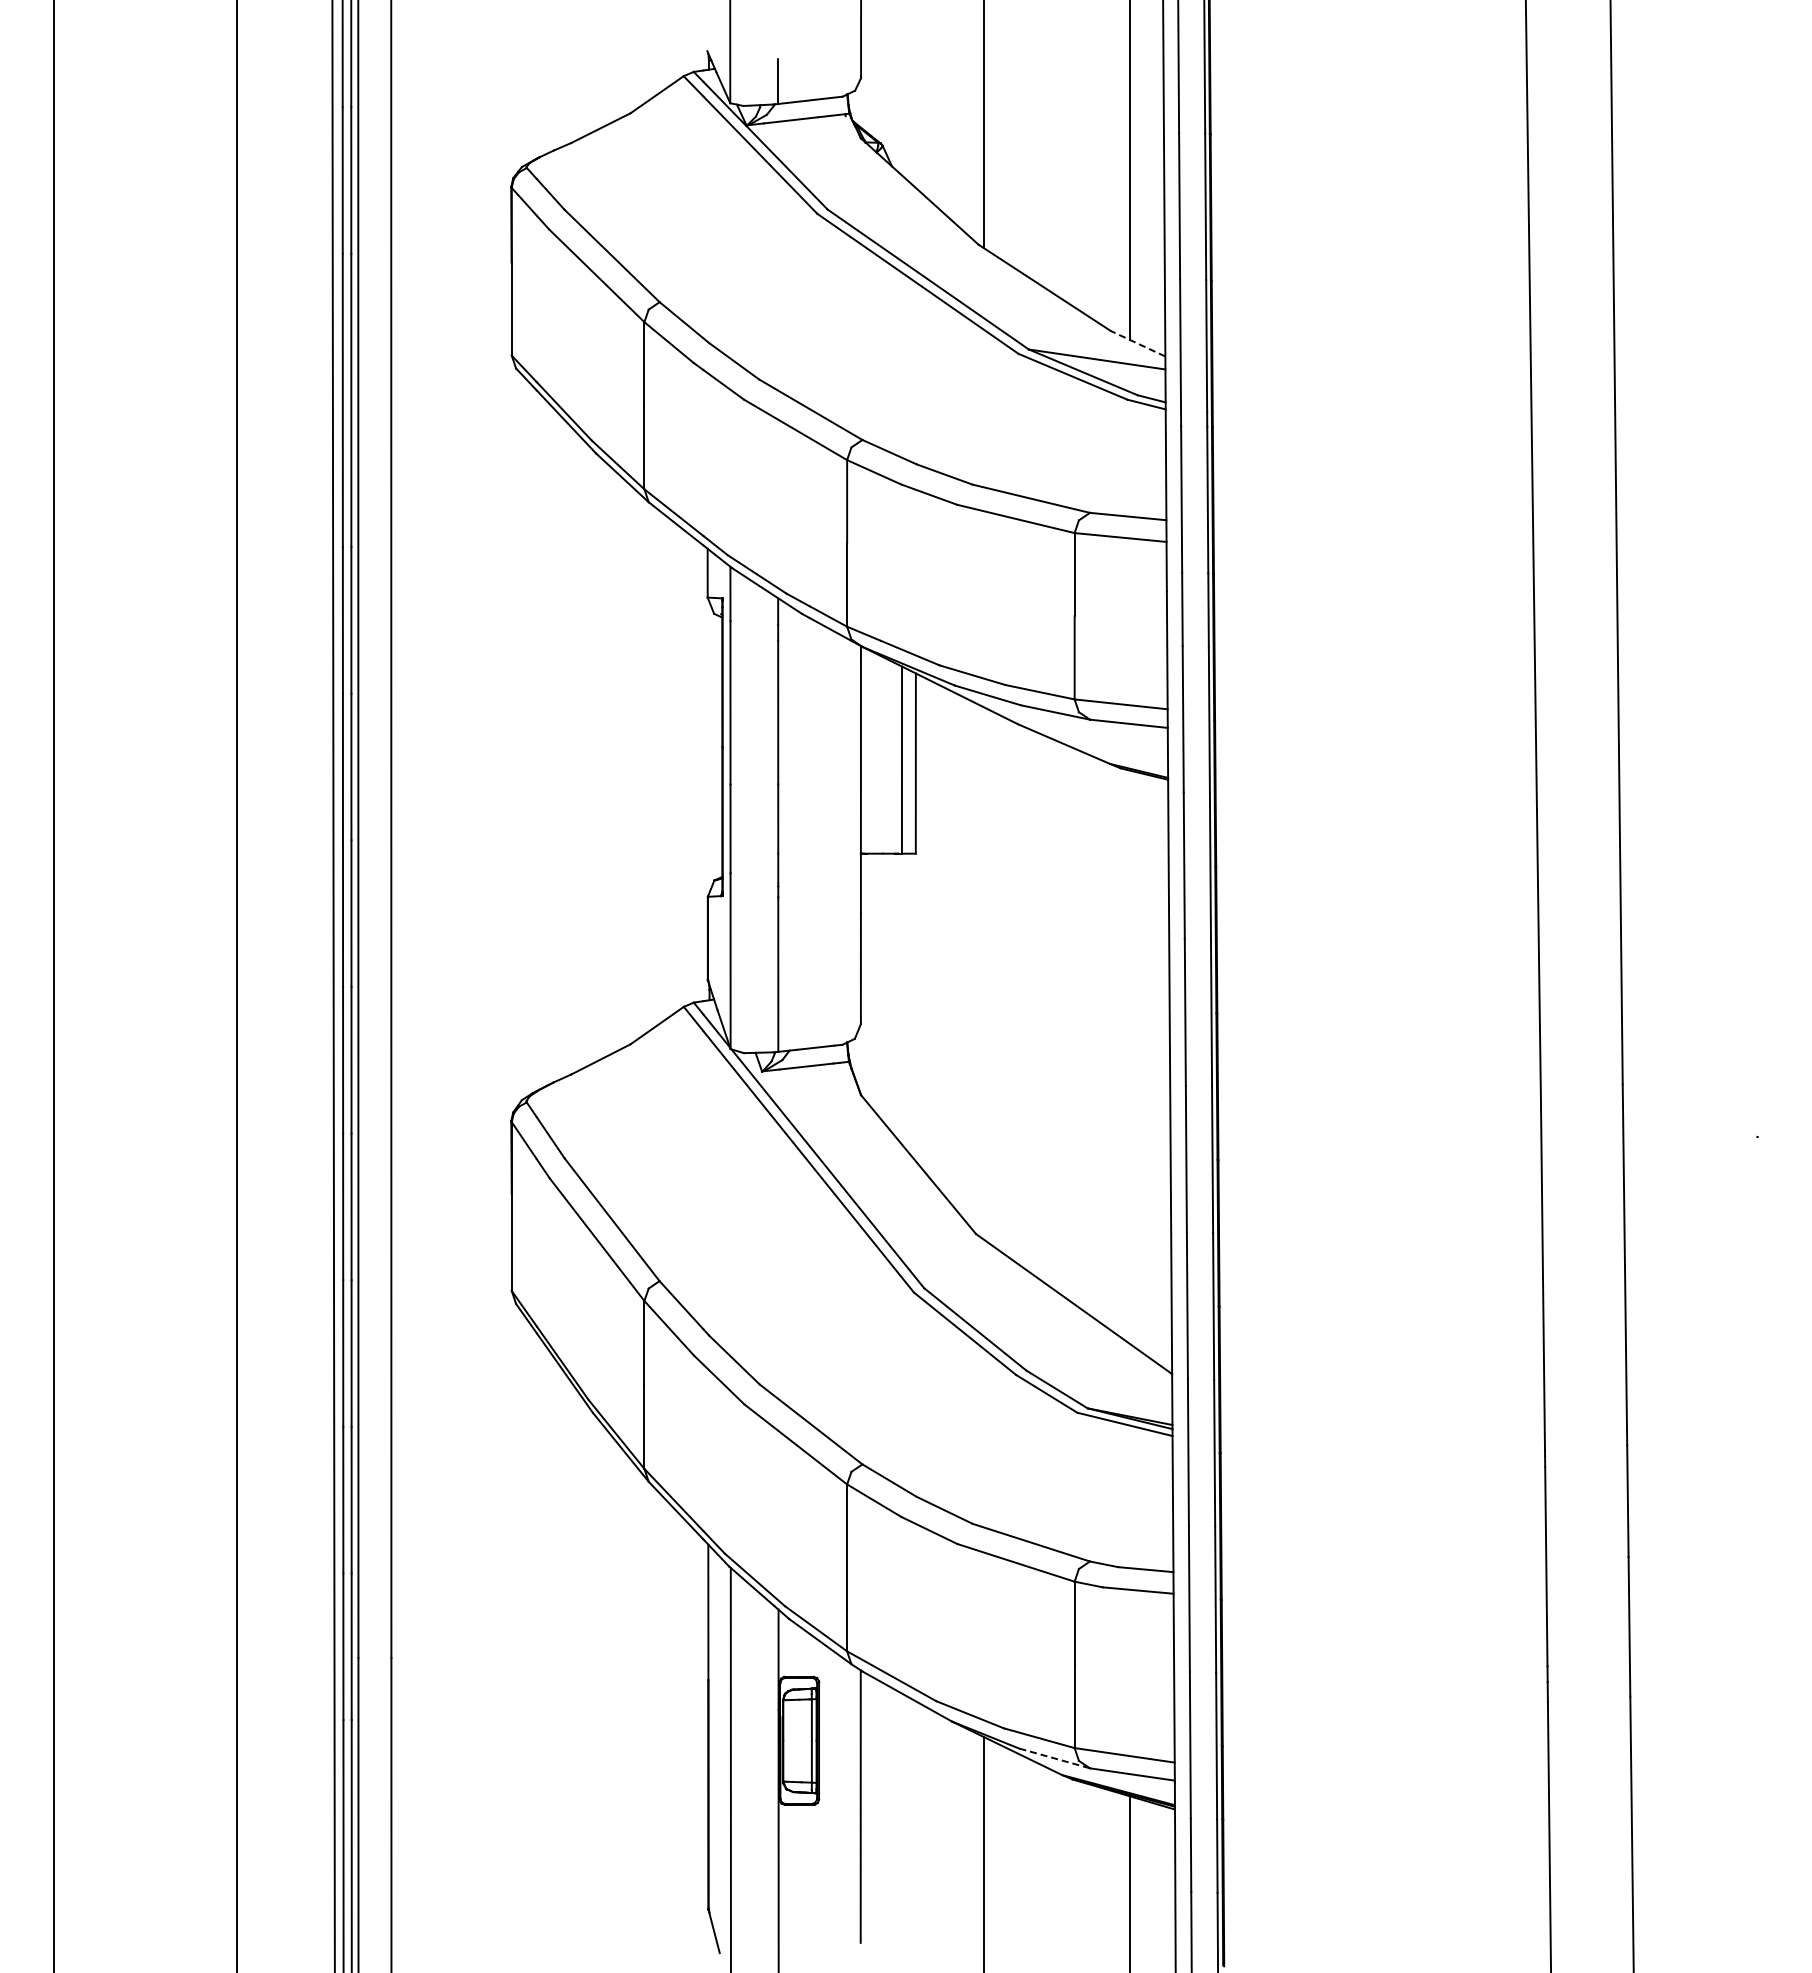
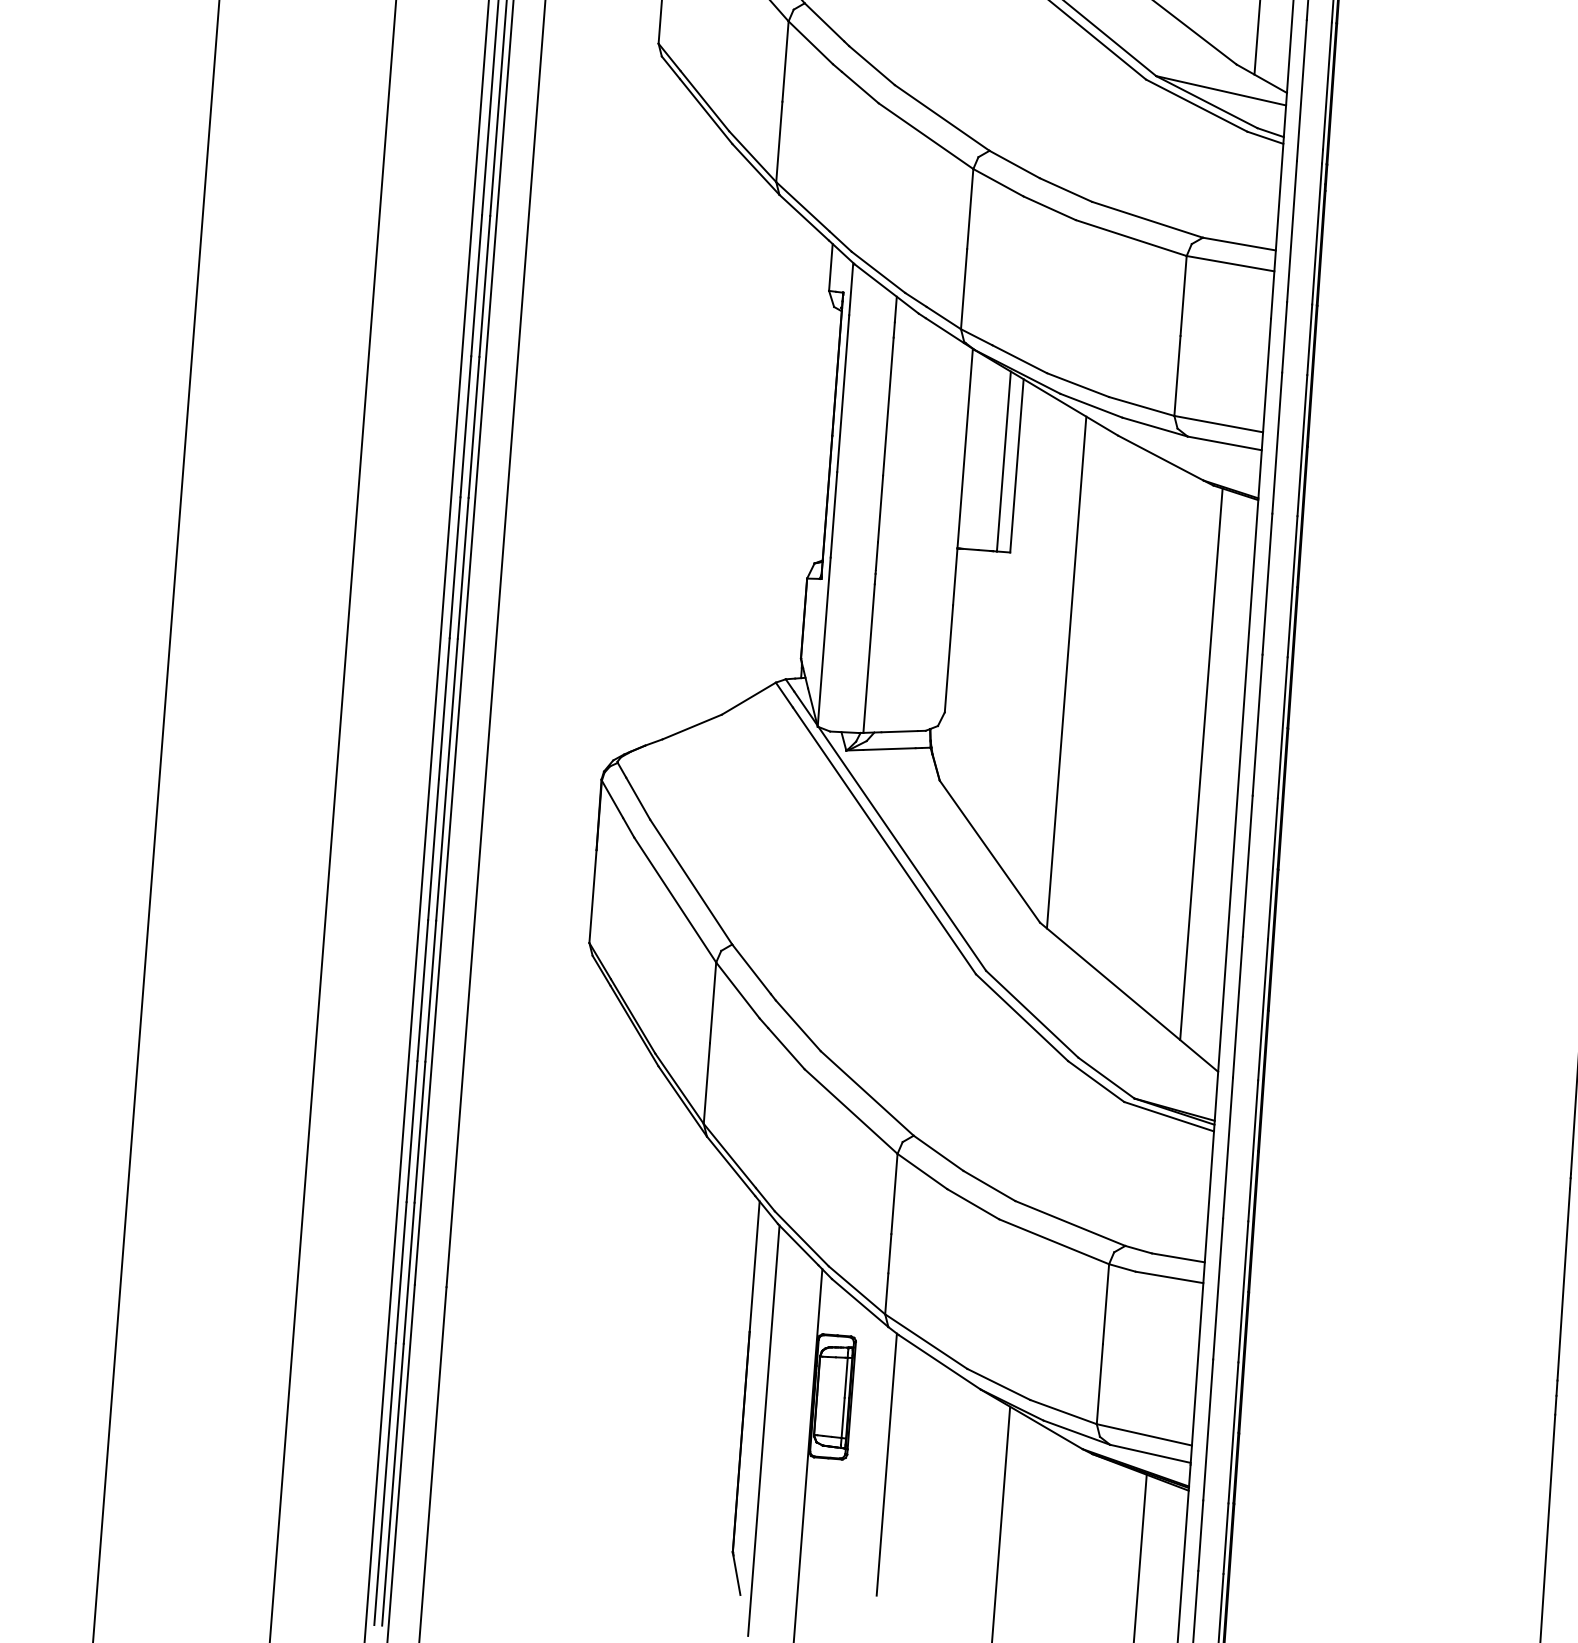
line: (1137, 343) -> (1261, 78), dashed -> solid
line: (983, 973) -> (1066, 672), added
line: (1130, 1057) -> (1201, 764), added
line: (1054, 1758) -> (1076, 1432), dashed -> solid

